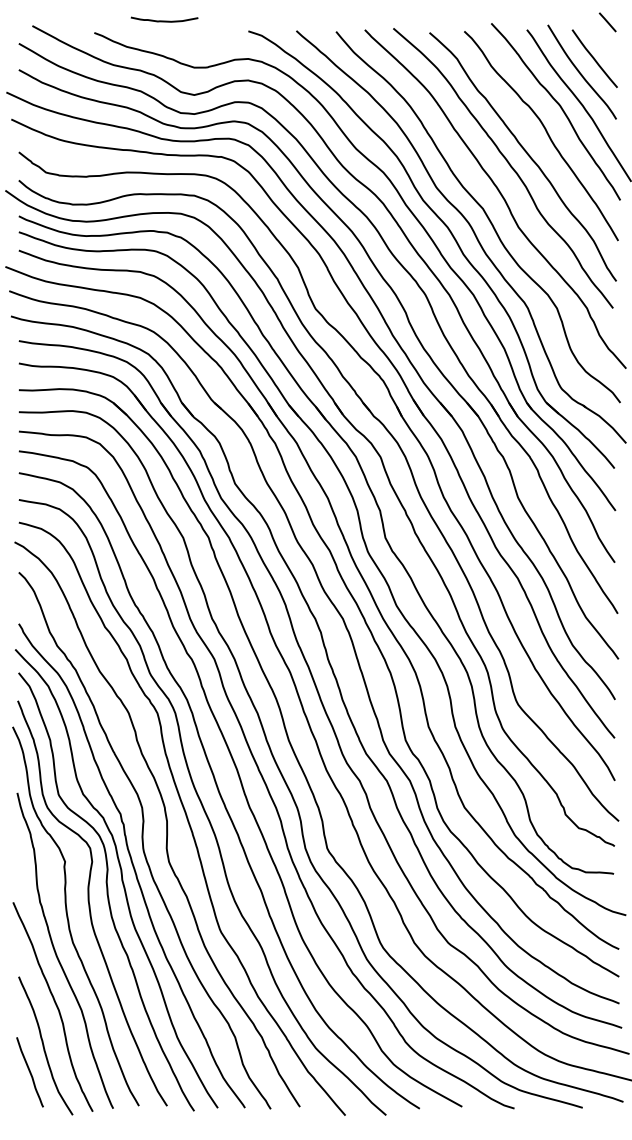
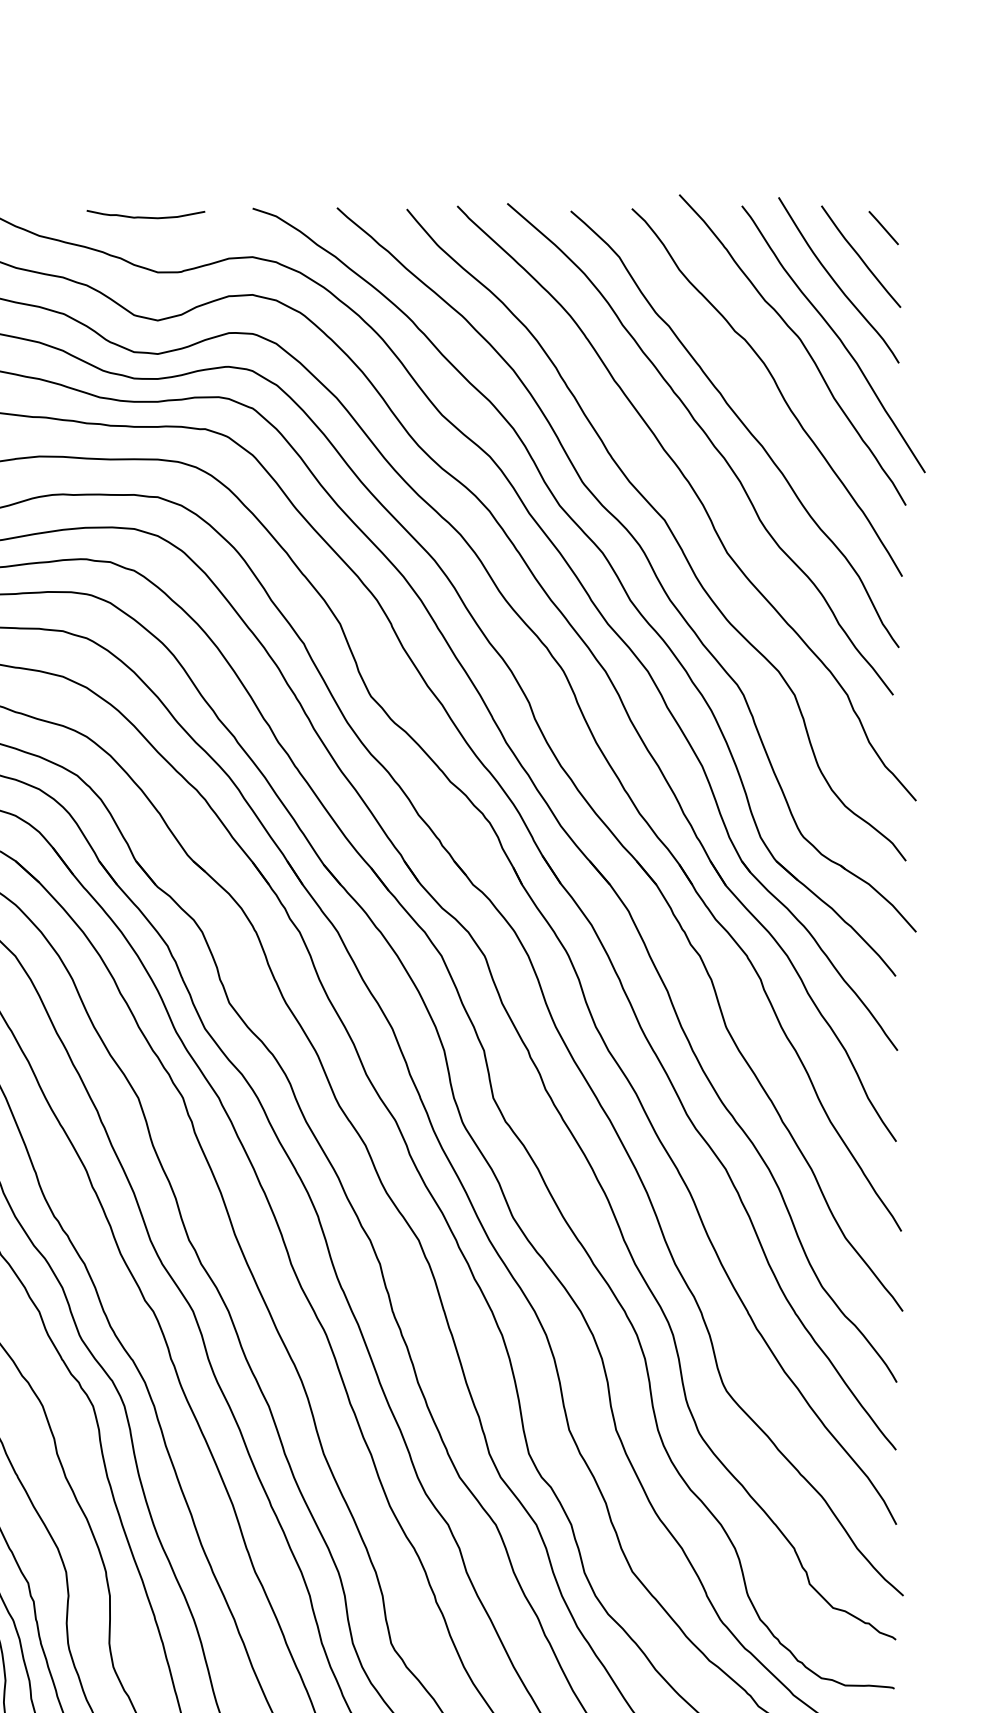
curve: (164, 20) -> (145, 215), moved
line: (607, 22) -> (883, 228), moved

